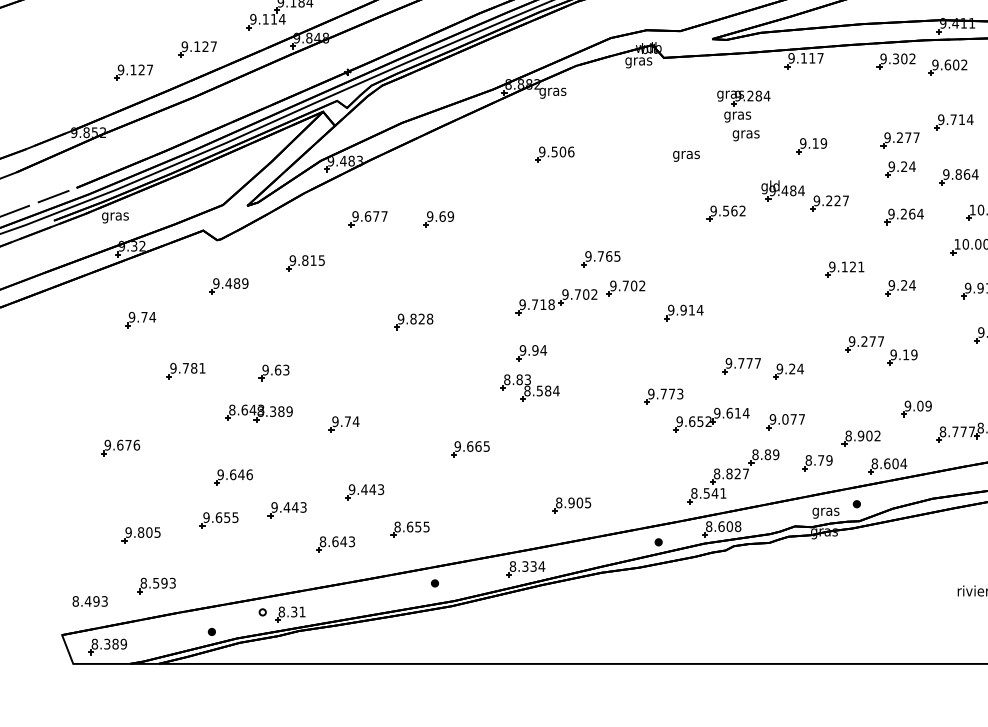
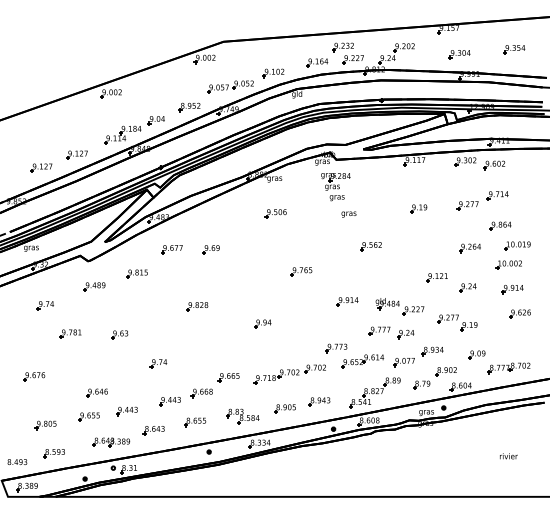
part: (743, 116) -> (335, 187), moved
part: (899, 168) -> (467, 221), removed
part: (804, 195) -> (399, 306), moved
part: (579, 298) -> (289, 374), moved
part: (529, 388) -> (242, 416), moved
part: (836, 402) -> (432, 351), added
part: (259, 413) -> (111, 442), moved
part: (421, 478) -> (201, 393), added
part: (633, 492) -> (319, 401), added

